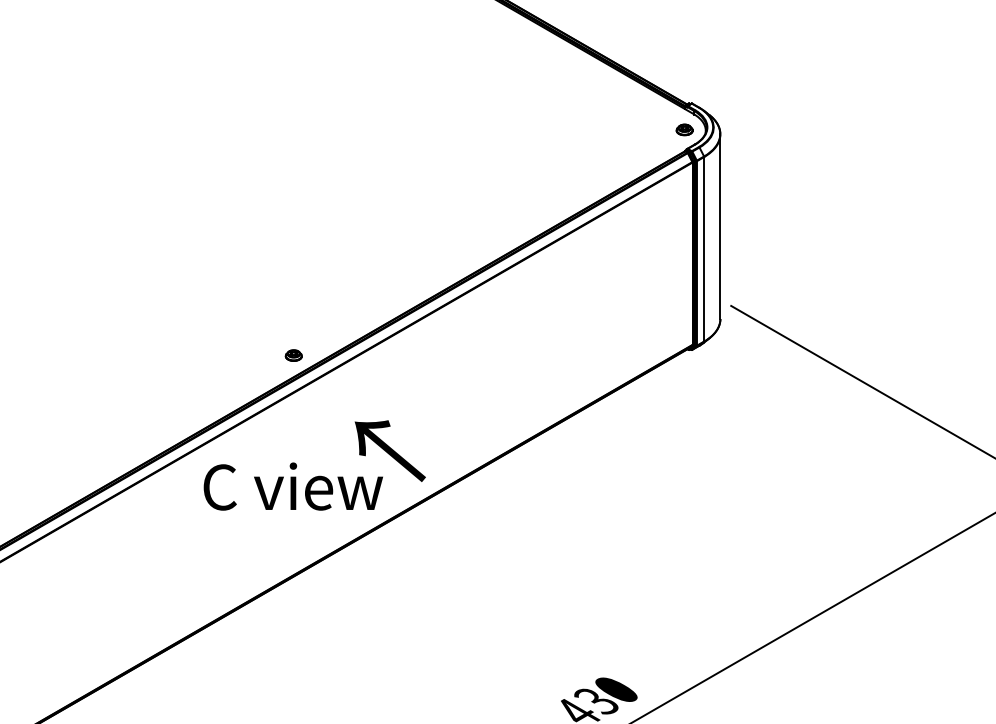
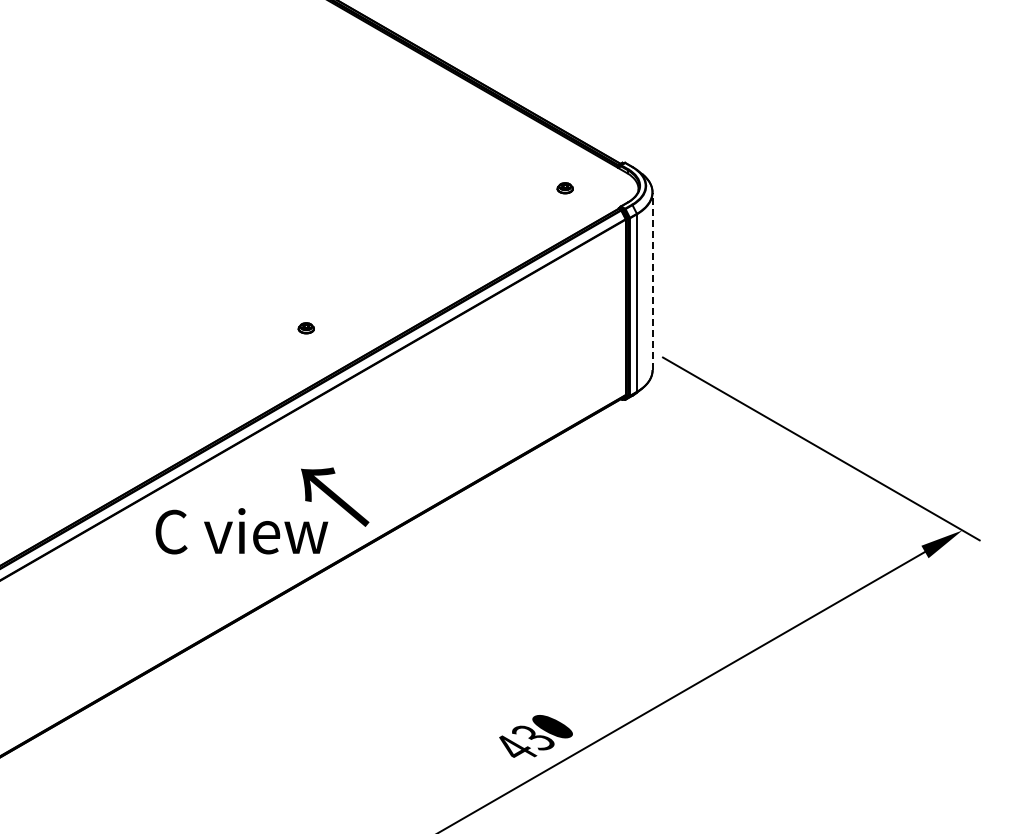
part: (683, 130) -> (564, 188), moved
line: (720, 226) -> (652, 281), solid -> dashed
part: (292, 355) -> (305, 328), moved

